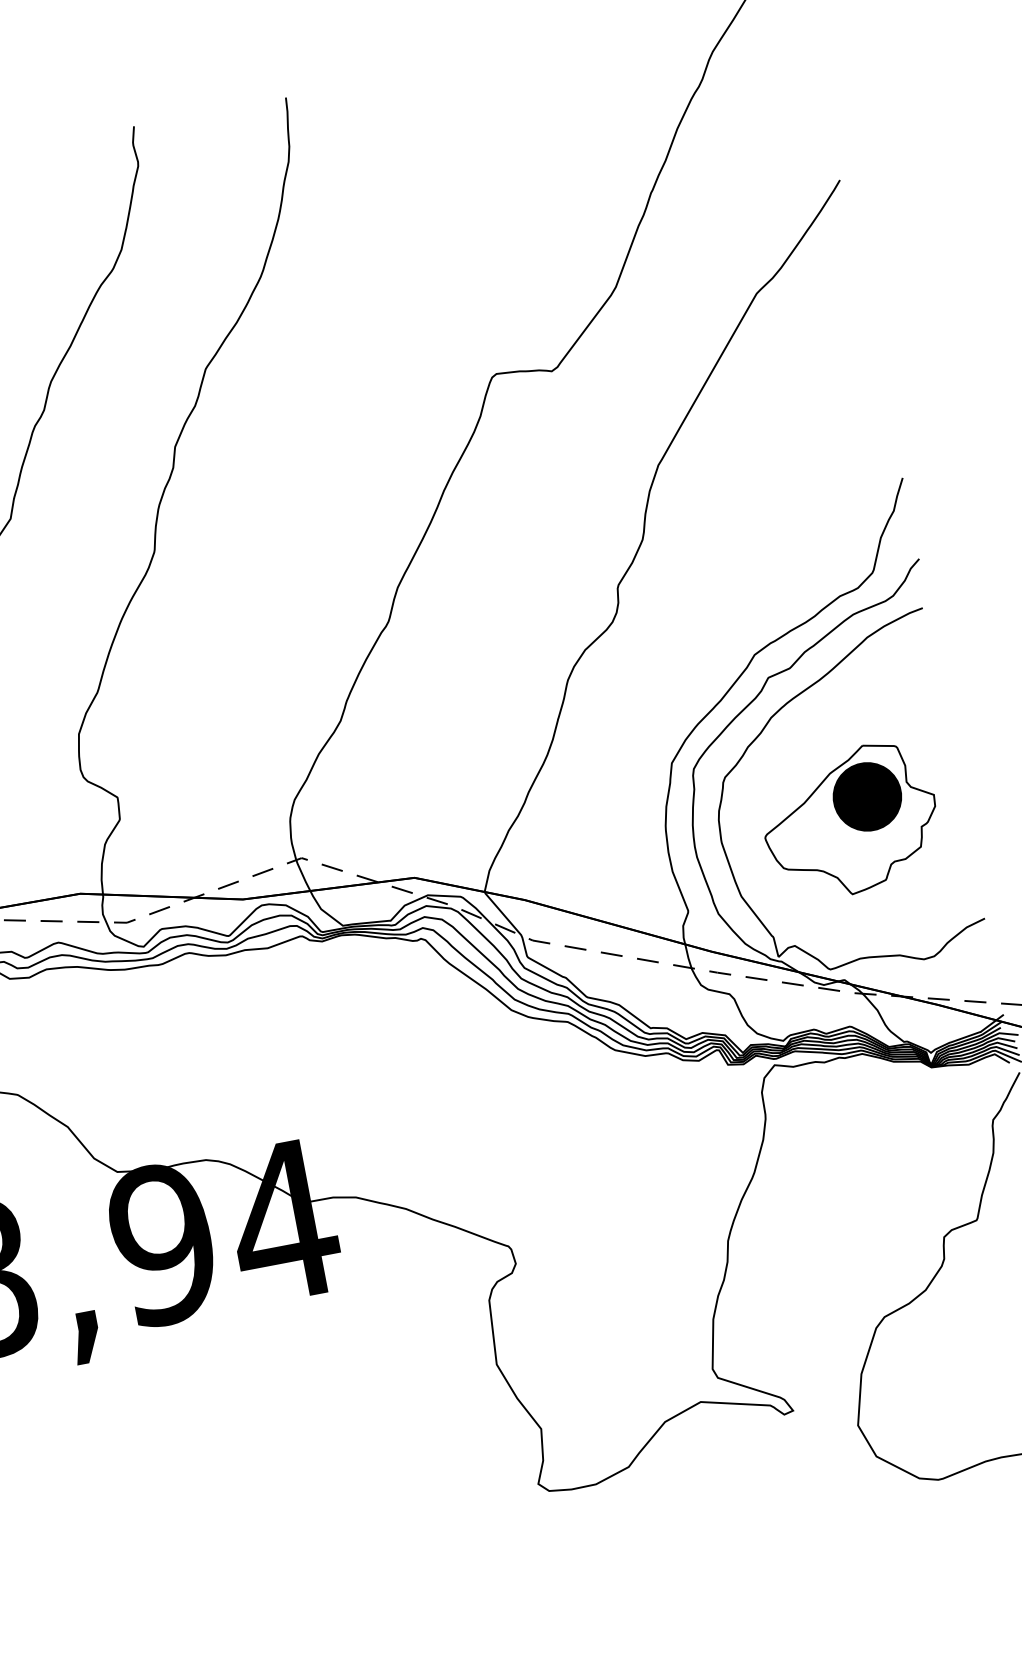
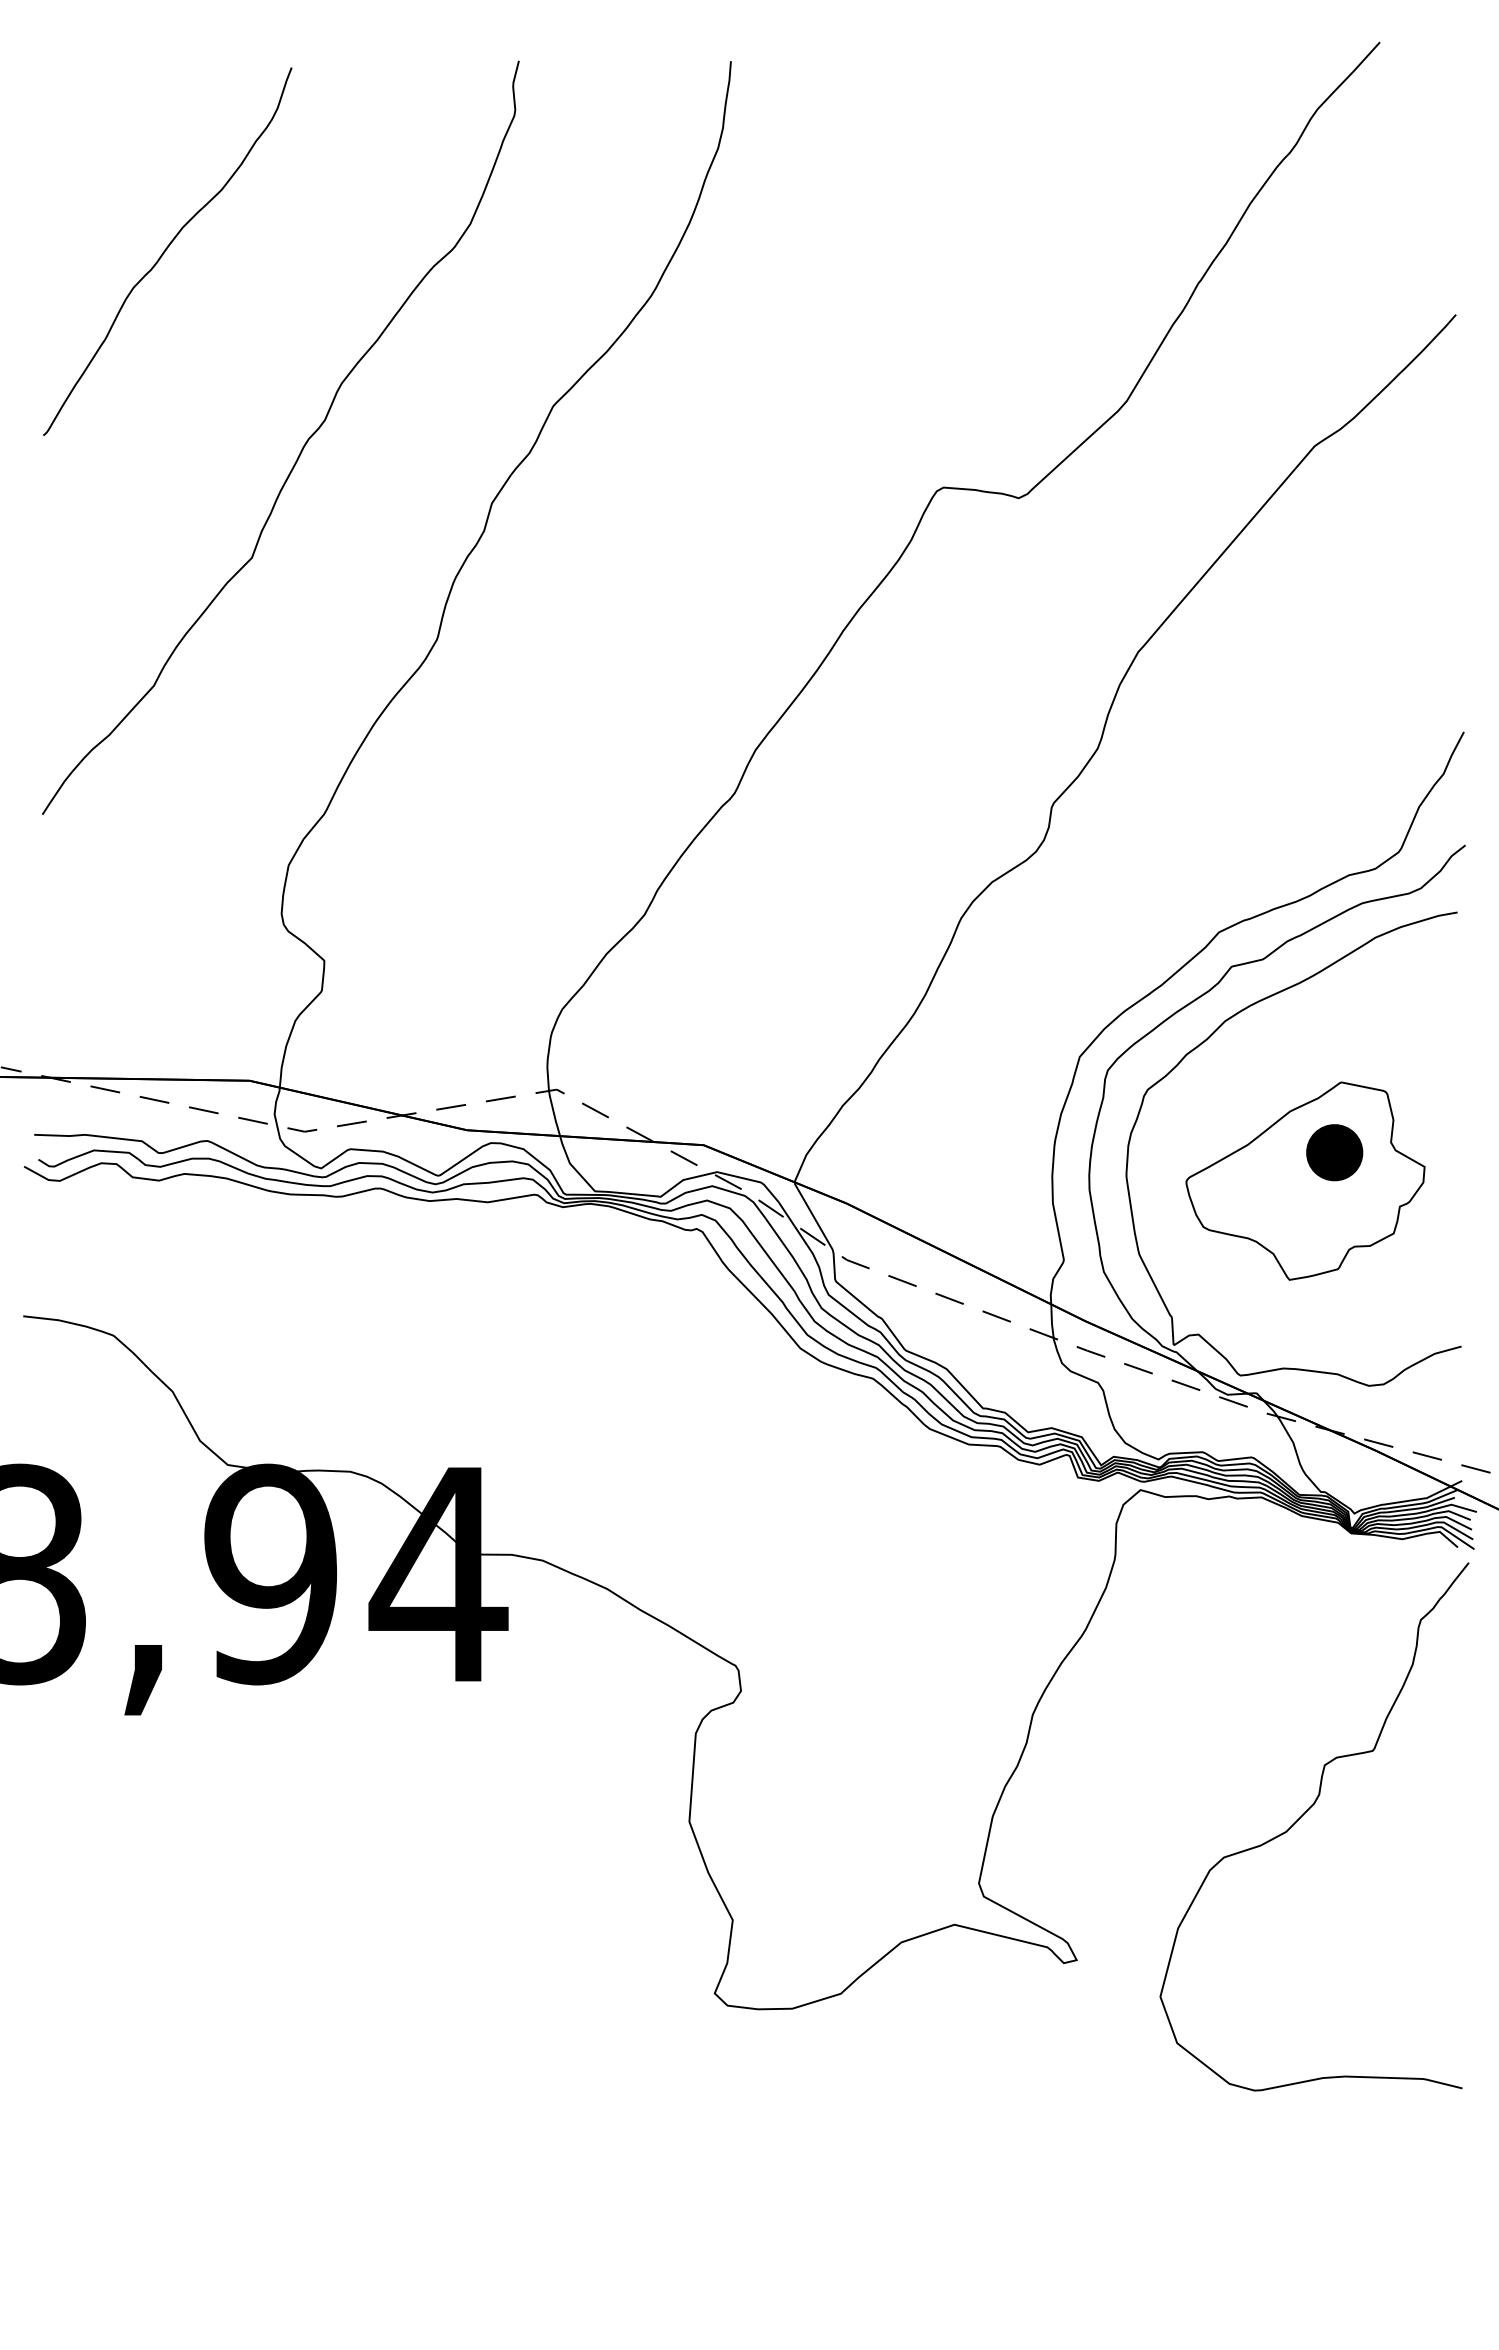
part: (867, 796) -> (1334, 1152), size x0.6

